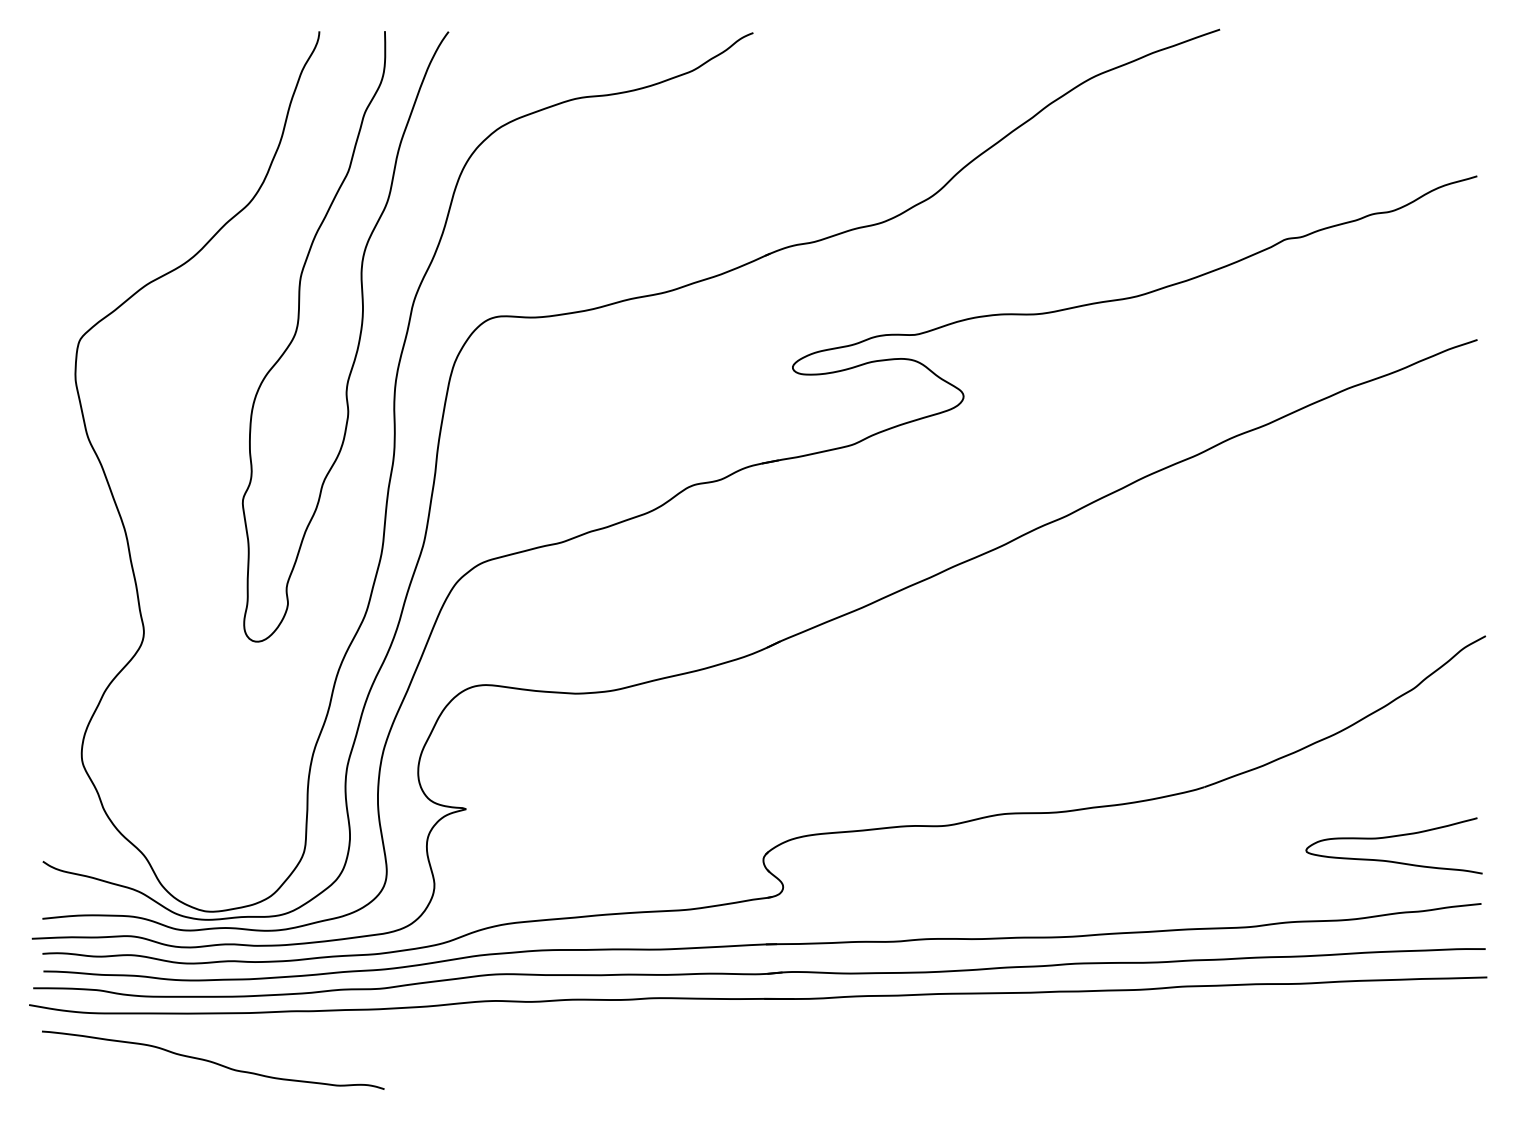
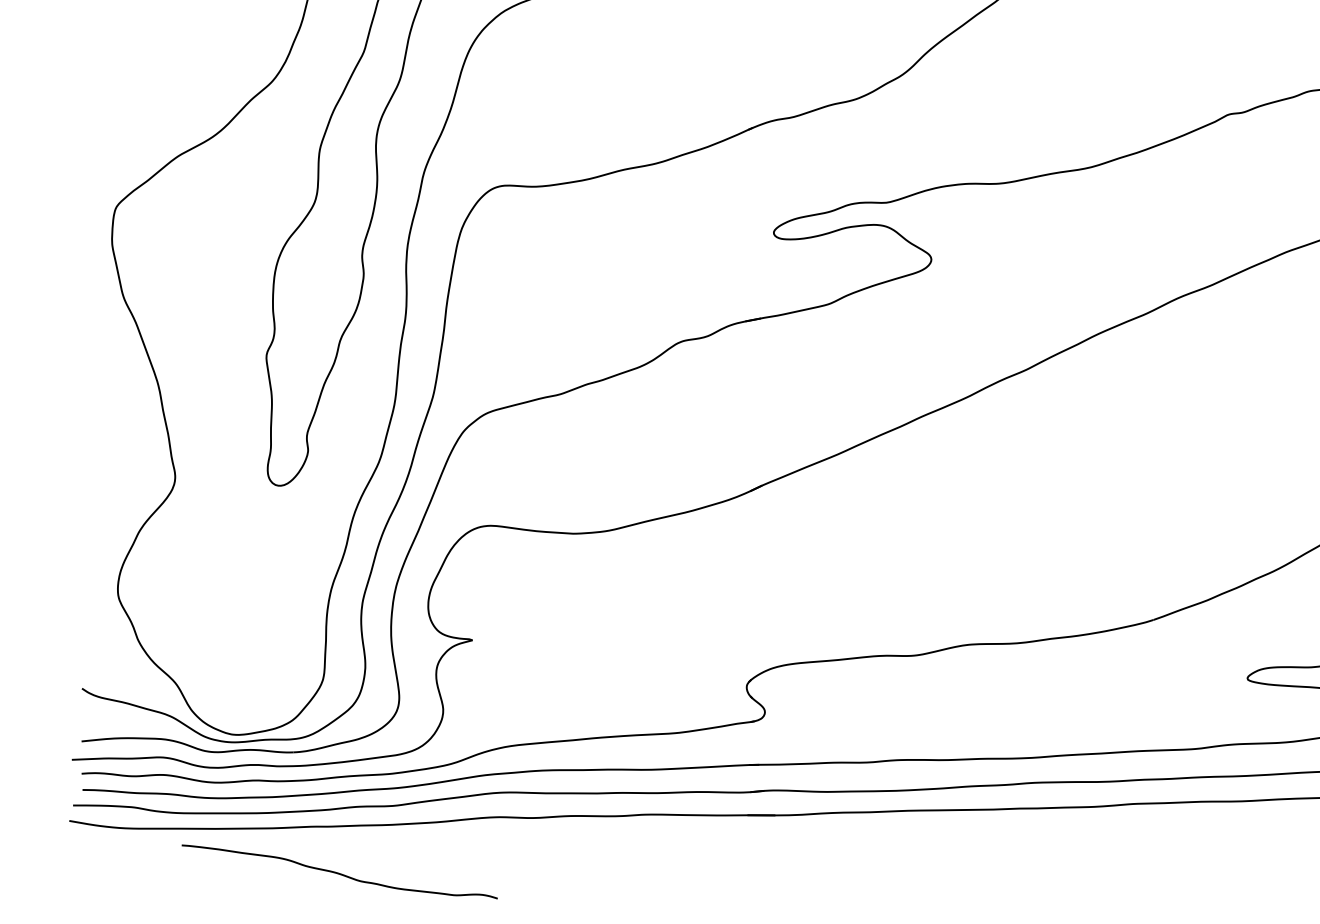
curve: (213, 1061) -> (339, 873), moved

